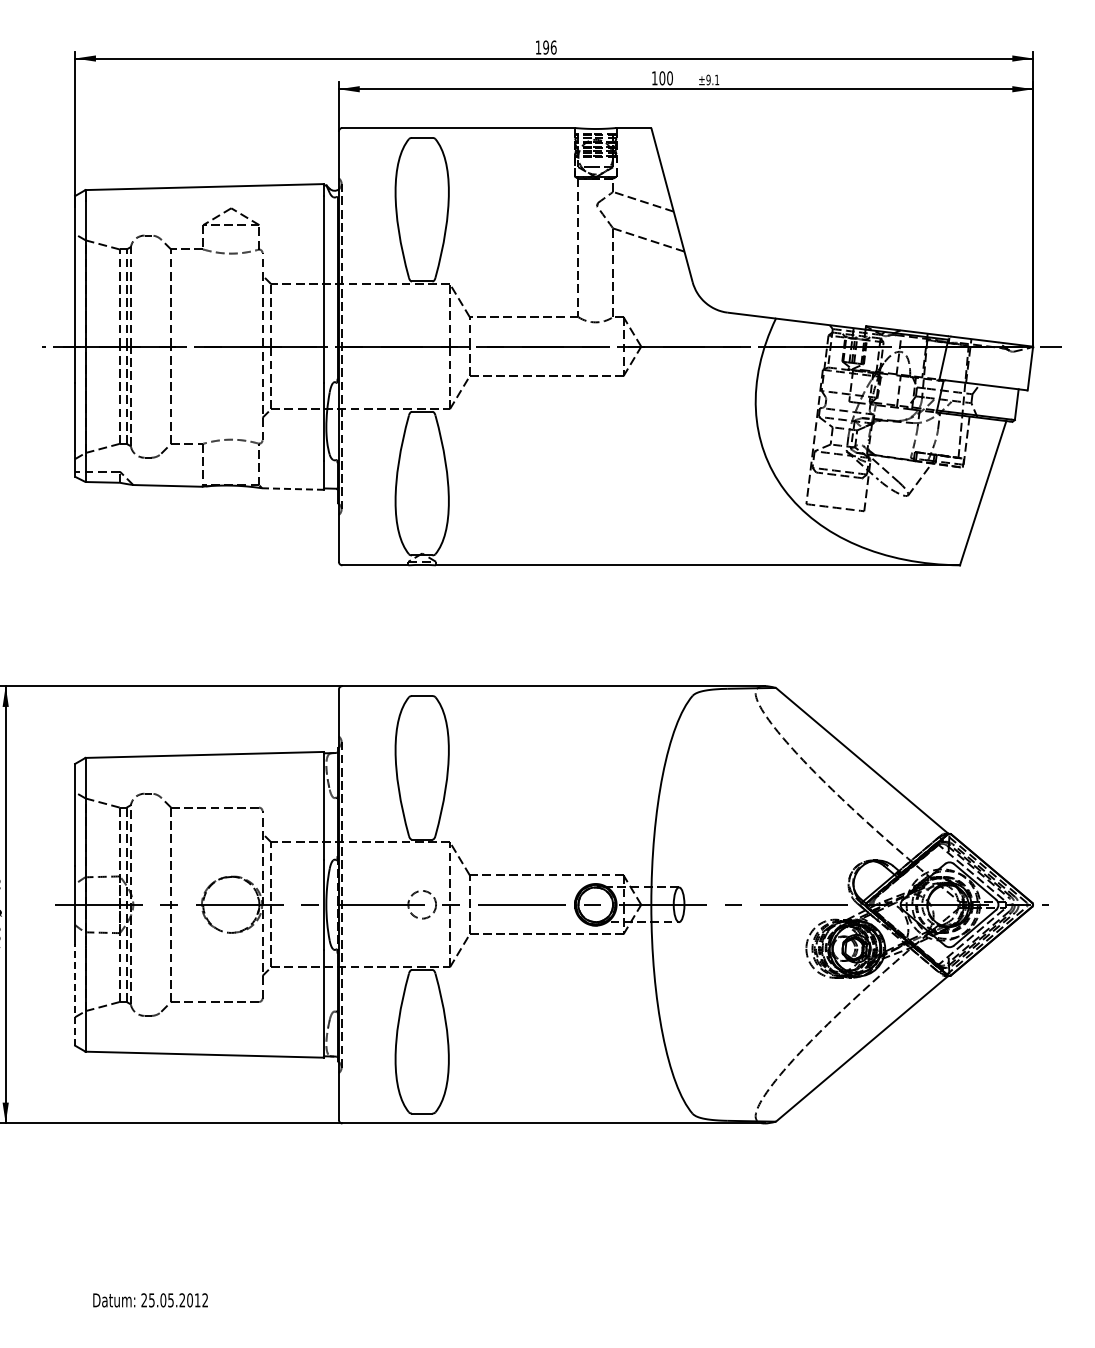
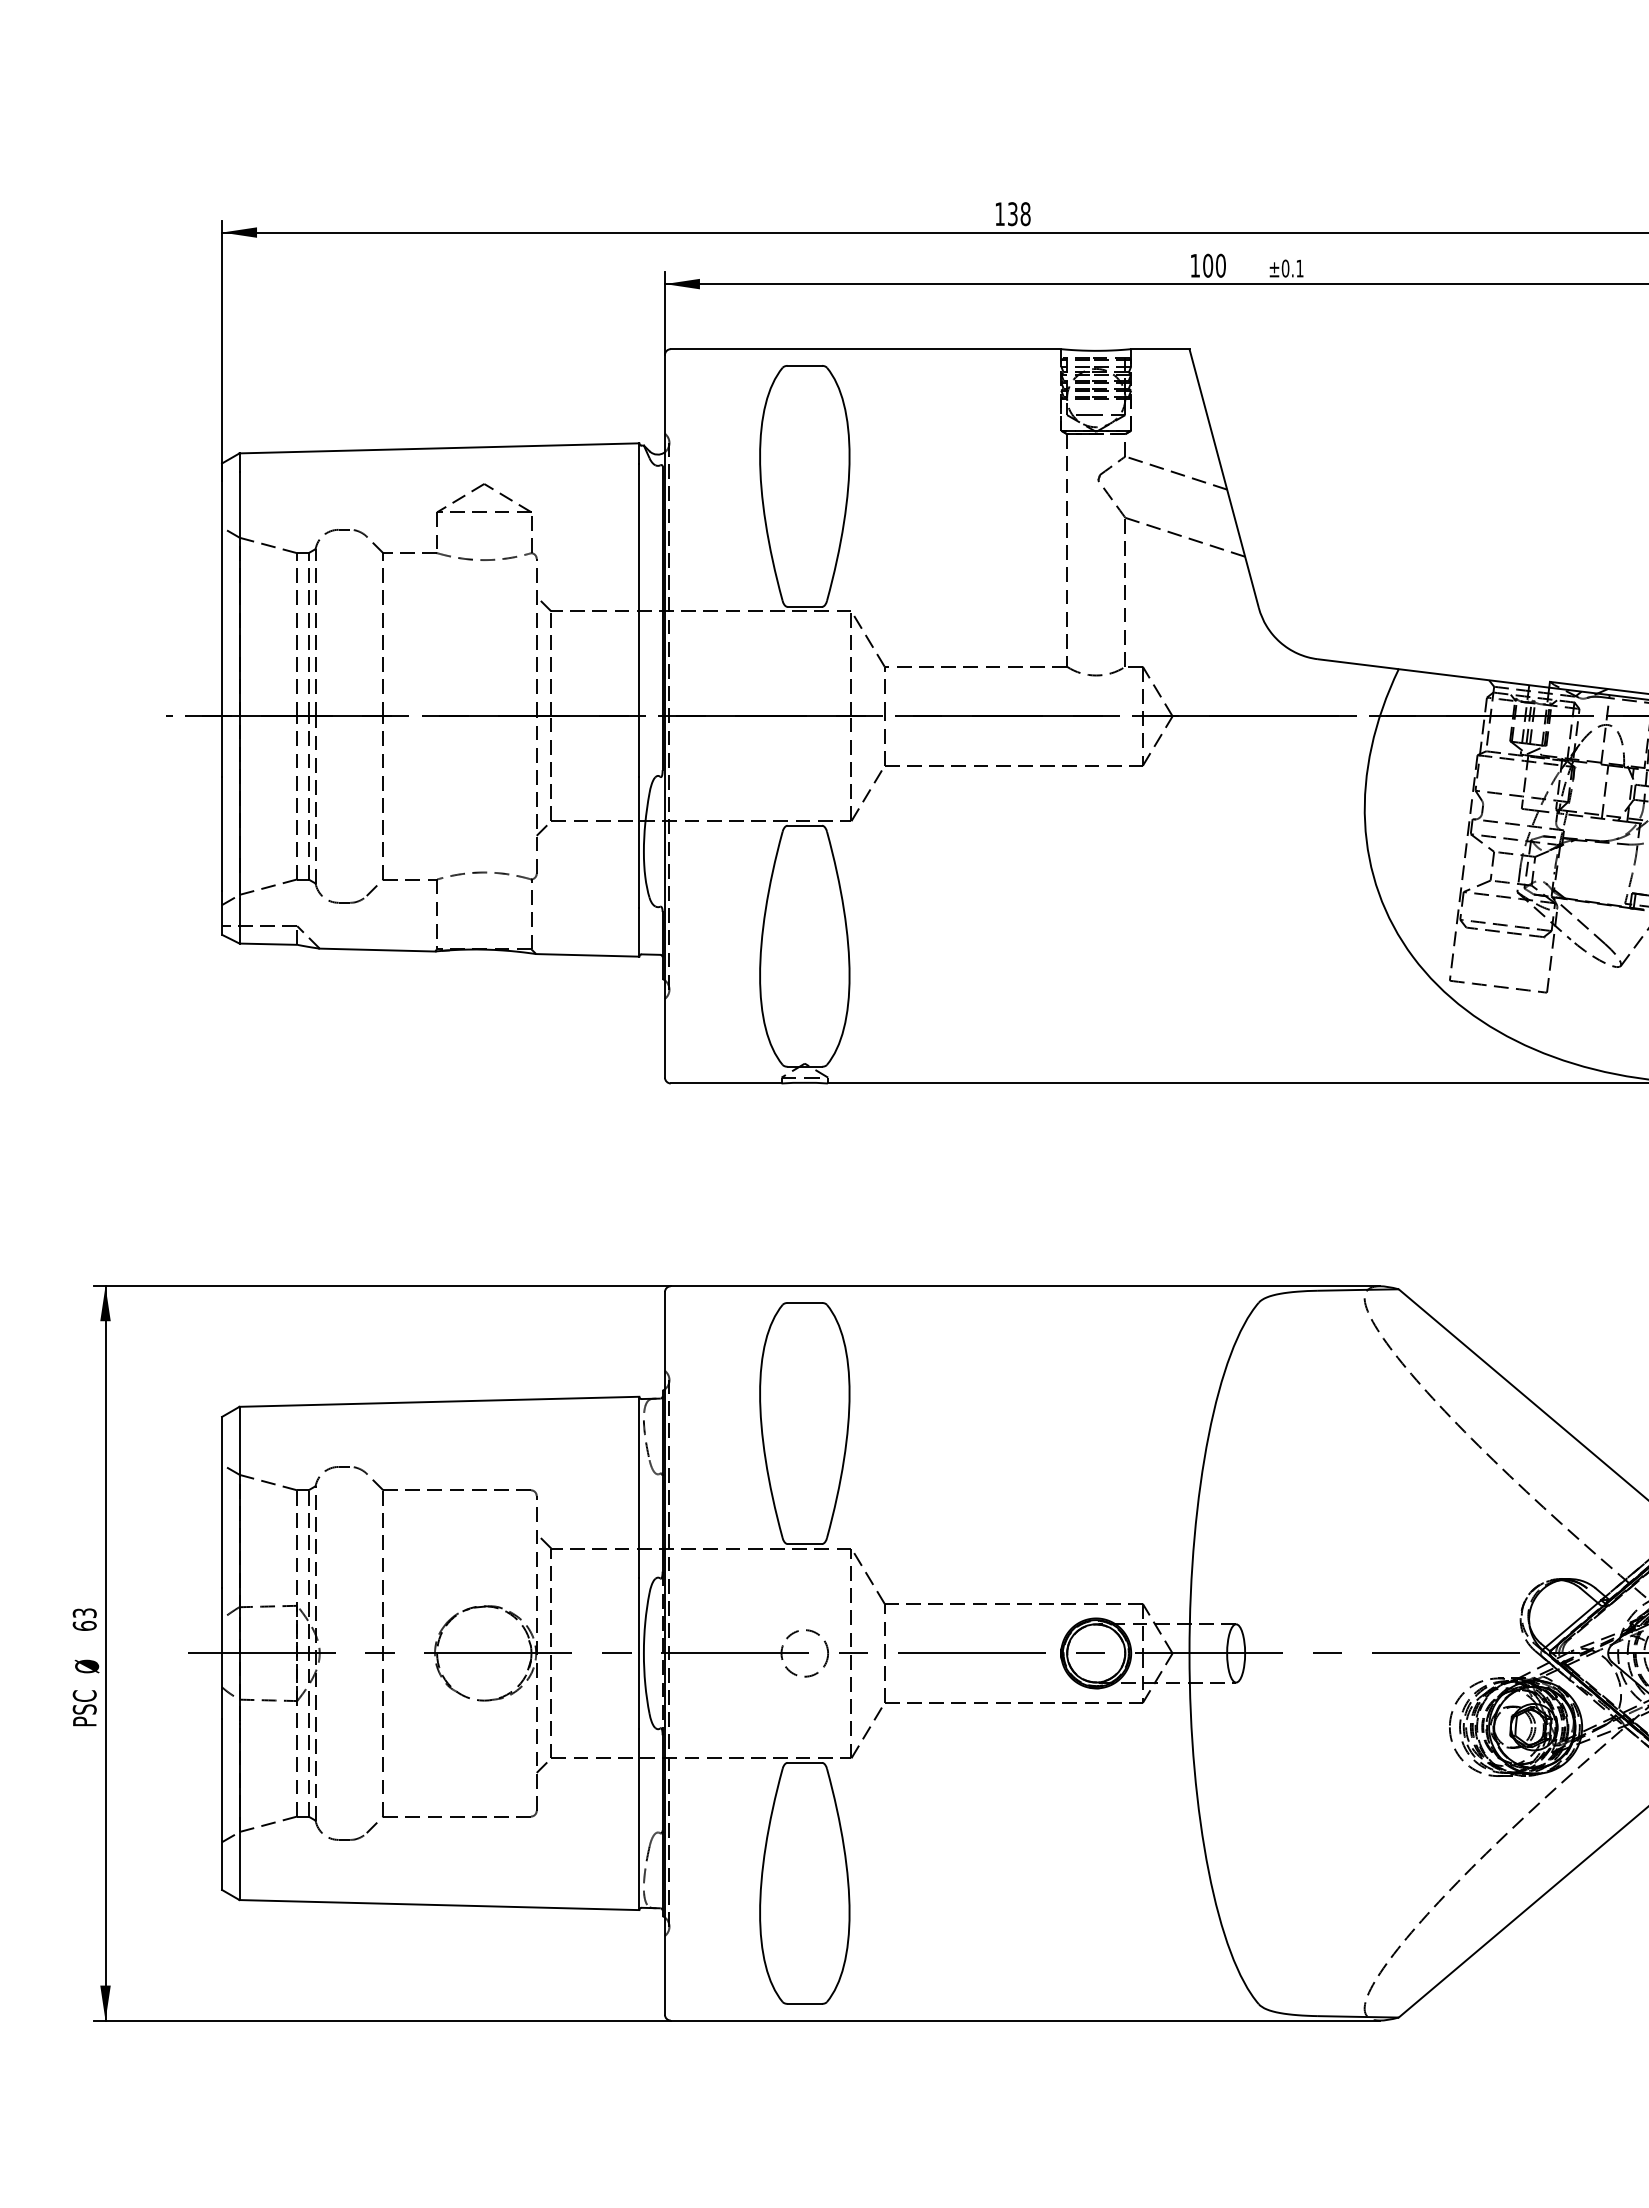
text: (549, 47) -> (1018, 214), 196 -> 138
text: (708, 80) -> (1285, 269), ±9.1 -> ±0.1
line: (292, 489) -> (587, 956), dashed -> solid
line: (75, 994) -> (222, 1804), dashed -> solid

